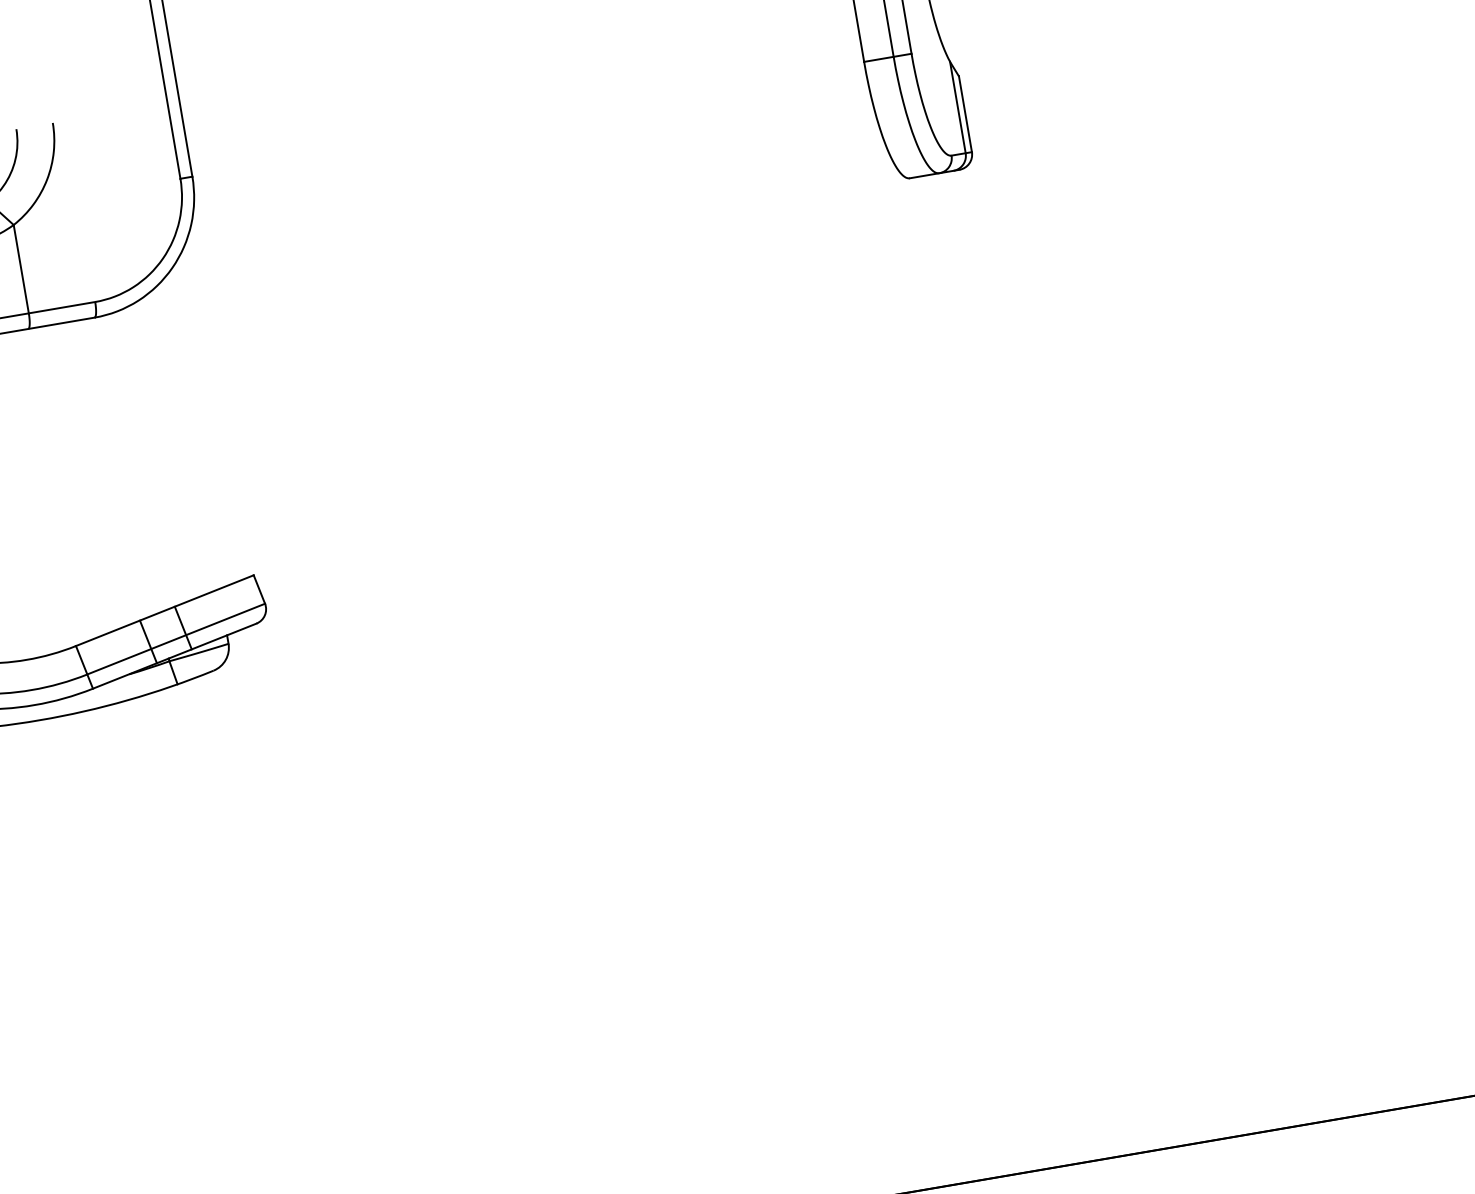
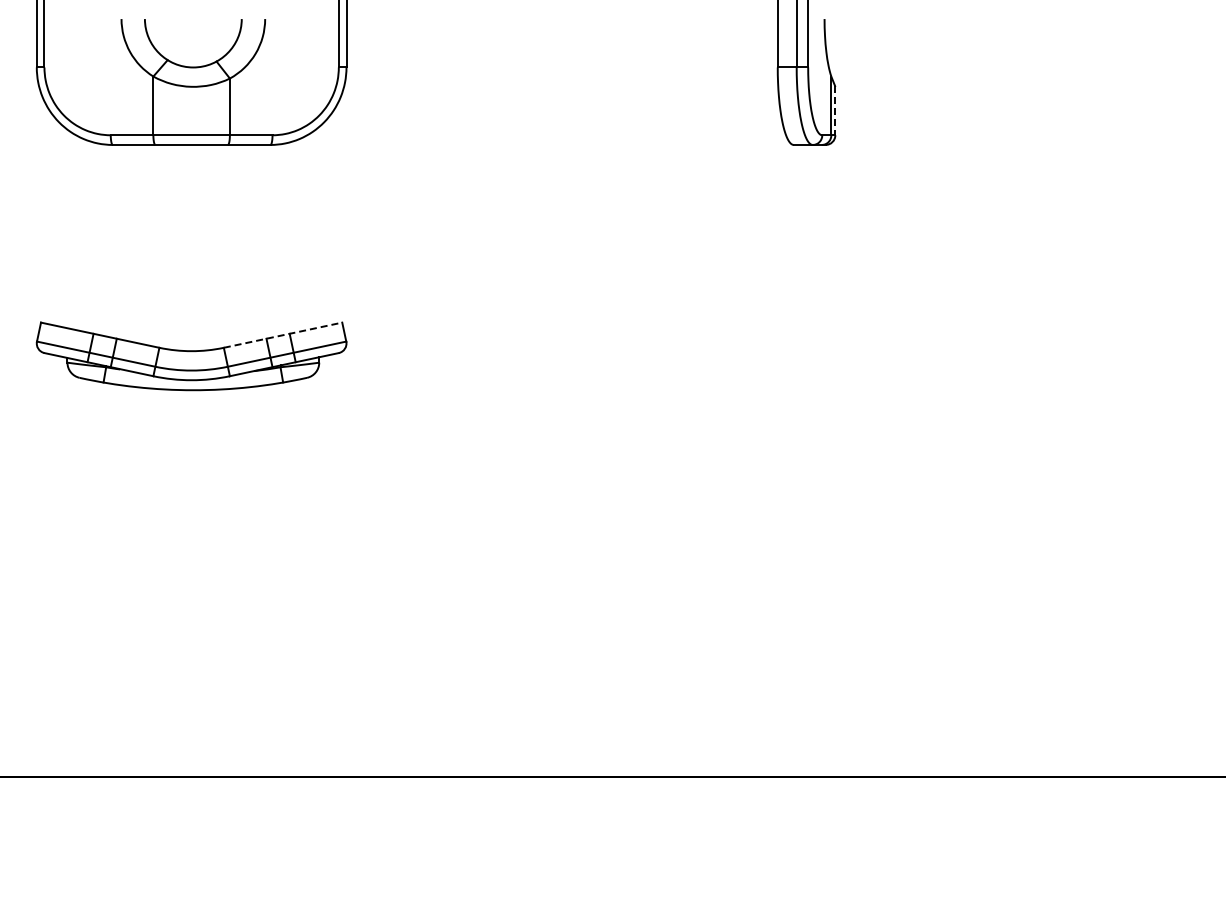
line: (965, 115) -> (835, 111), solid -> dashed
line: (165, 610) -> (283, 335), solid -> dashed

